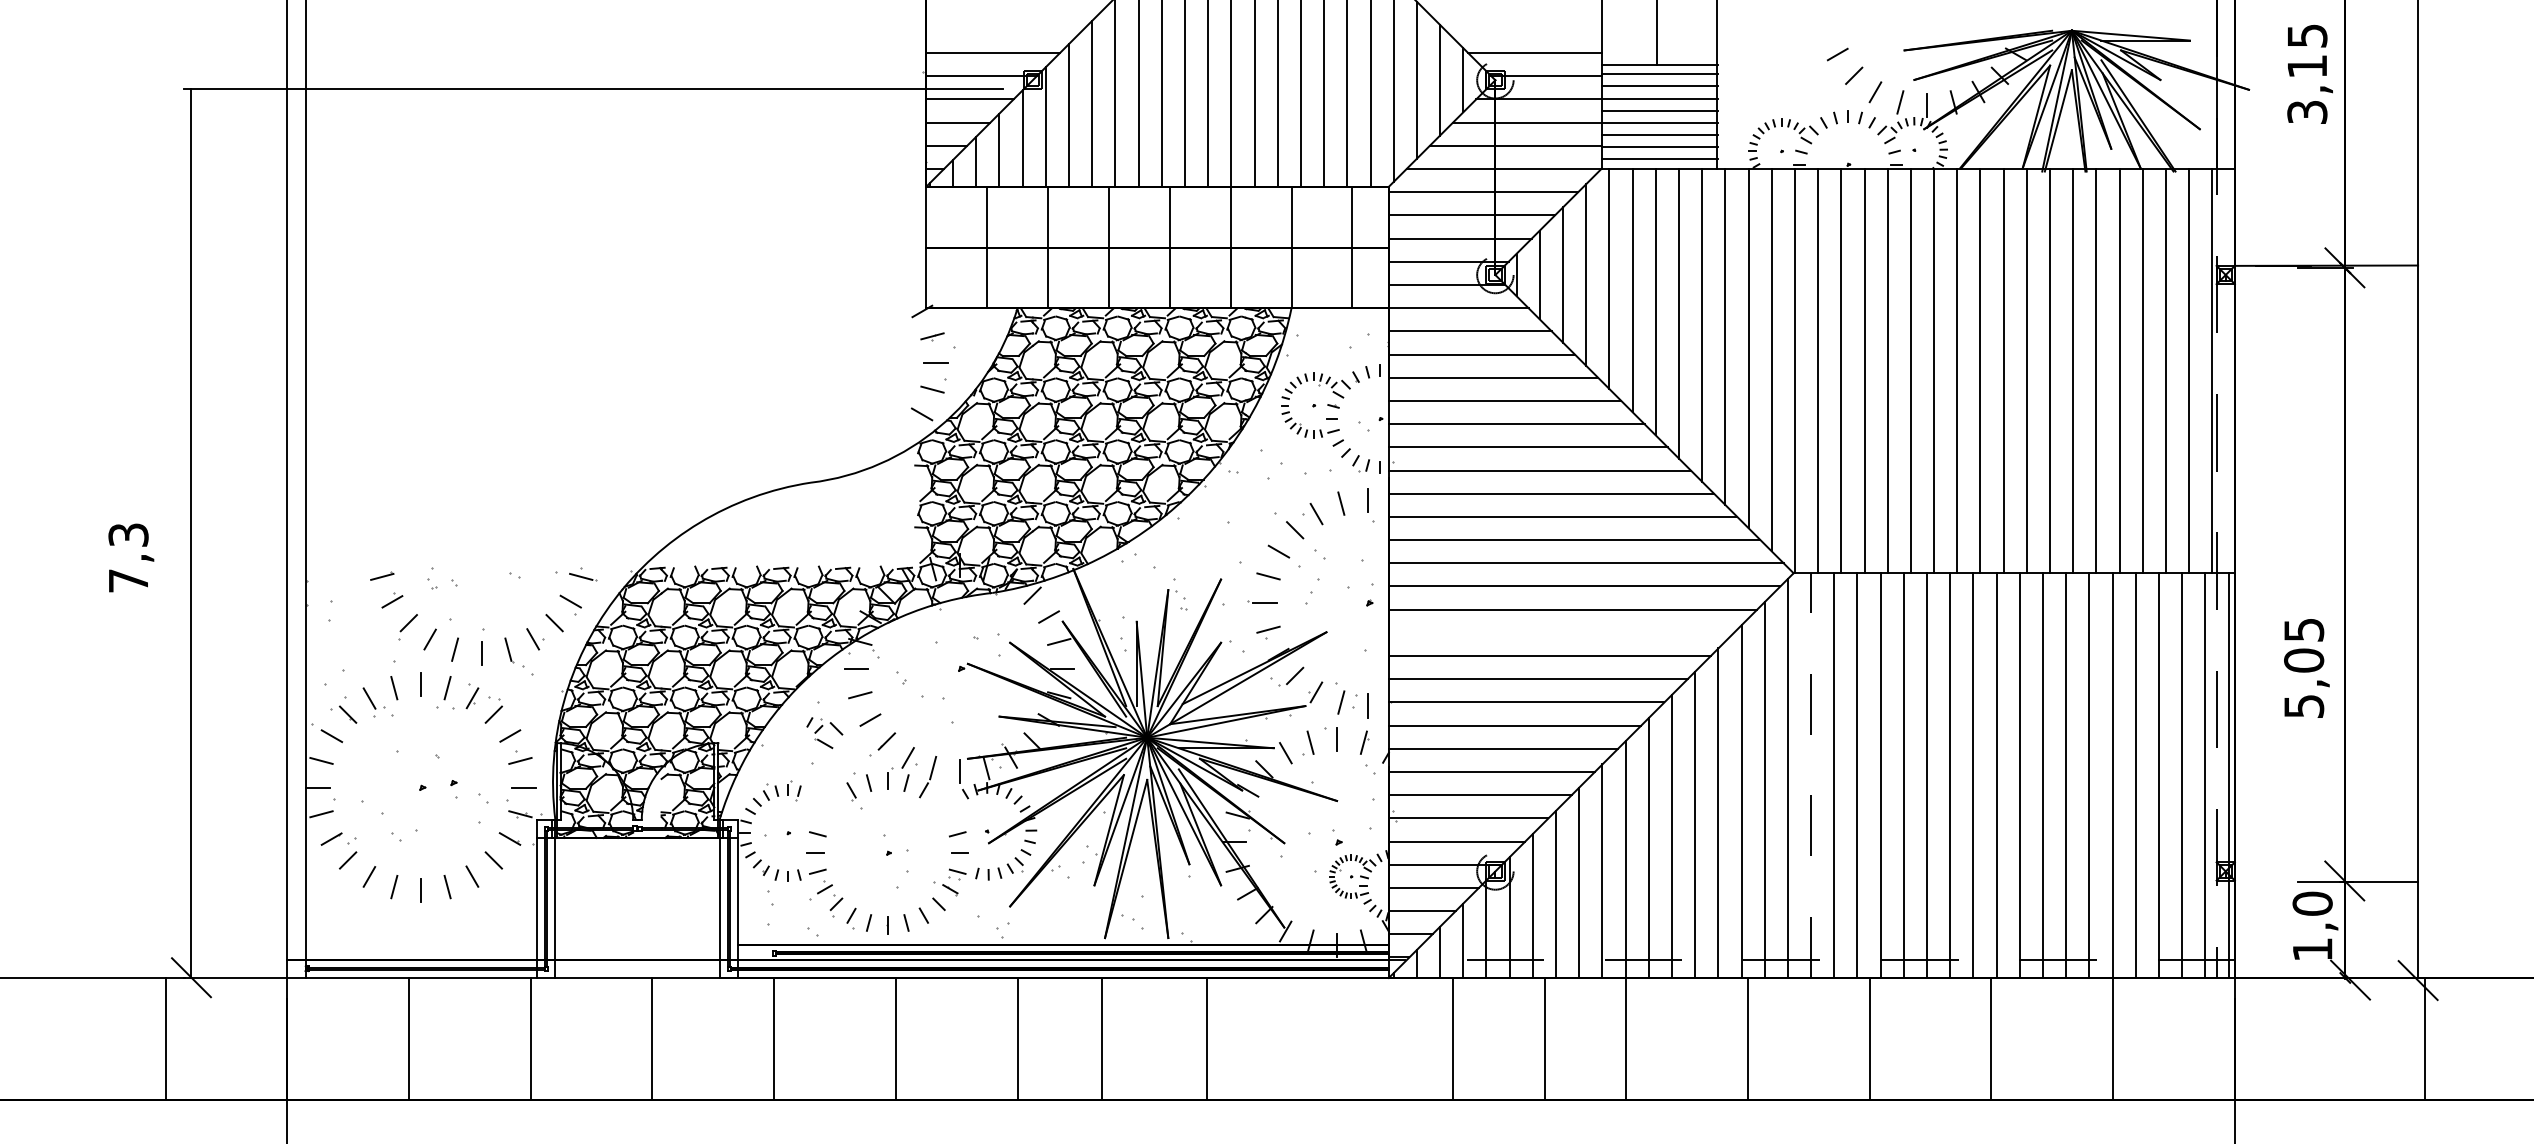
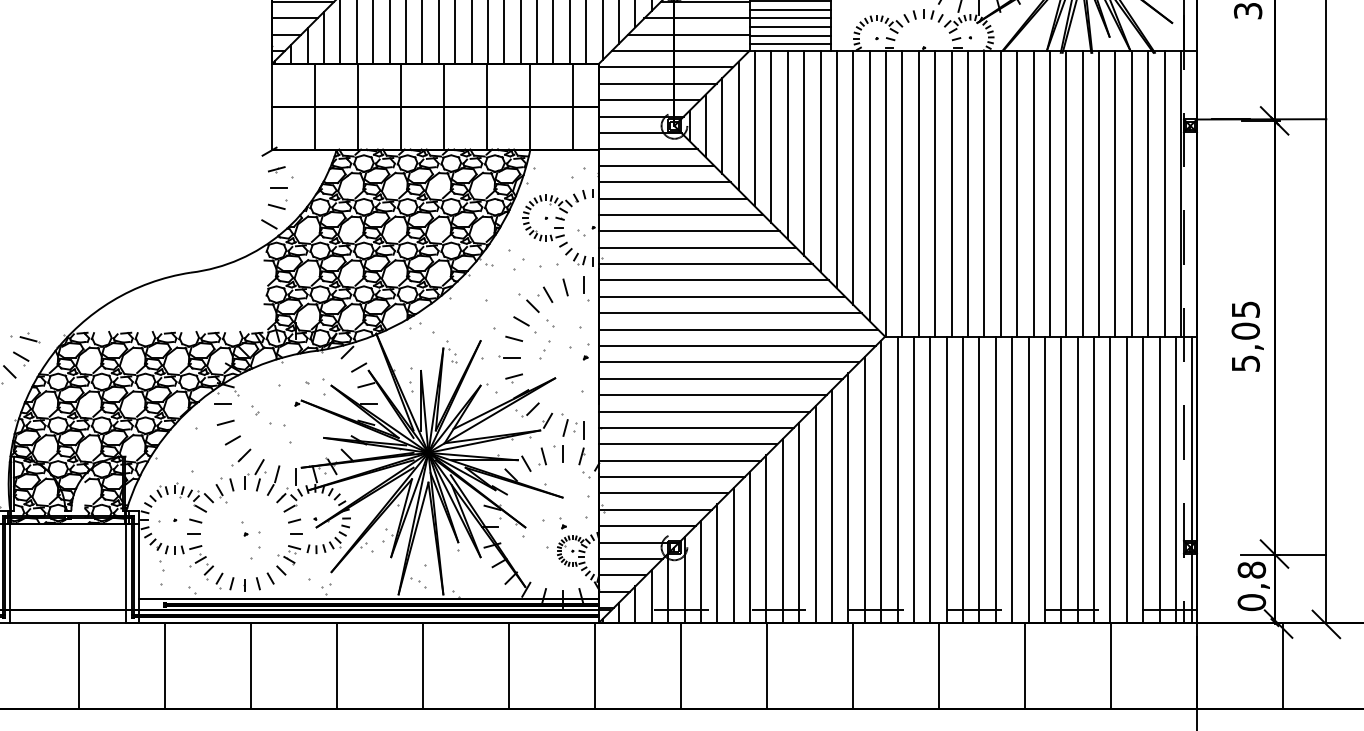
line: (1560, 632) -> (720, 378), added
text: (2306, 668) -> (1247, 336), moved
part: (824, 733) -> (200, 501), moved
line: (1811, 775) -> (897, 479), dashed -> solid
part: (946, 803) -> (286, 499), added
text: (2312, 926) -> (1251, 586), 1,0 -> 0,8
line: (1102, 1038) -> (423, 665), moved
line: (1207, 1038) -> (509, 665), moved
line: (1452, 1038) -> (594, 665), moved
line: (1544, 1038) -> (680, 665), moved
line: (2424, 1038) -> (1282, 665), moved

